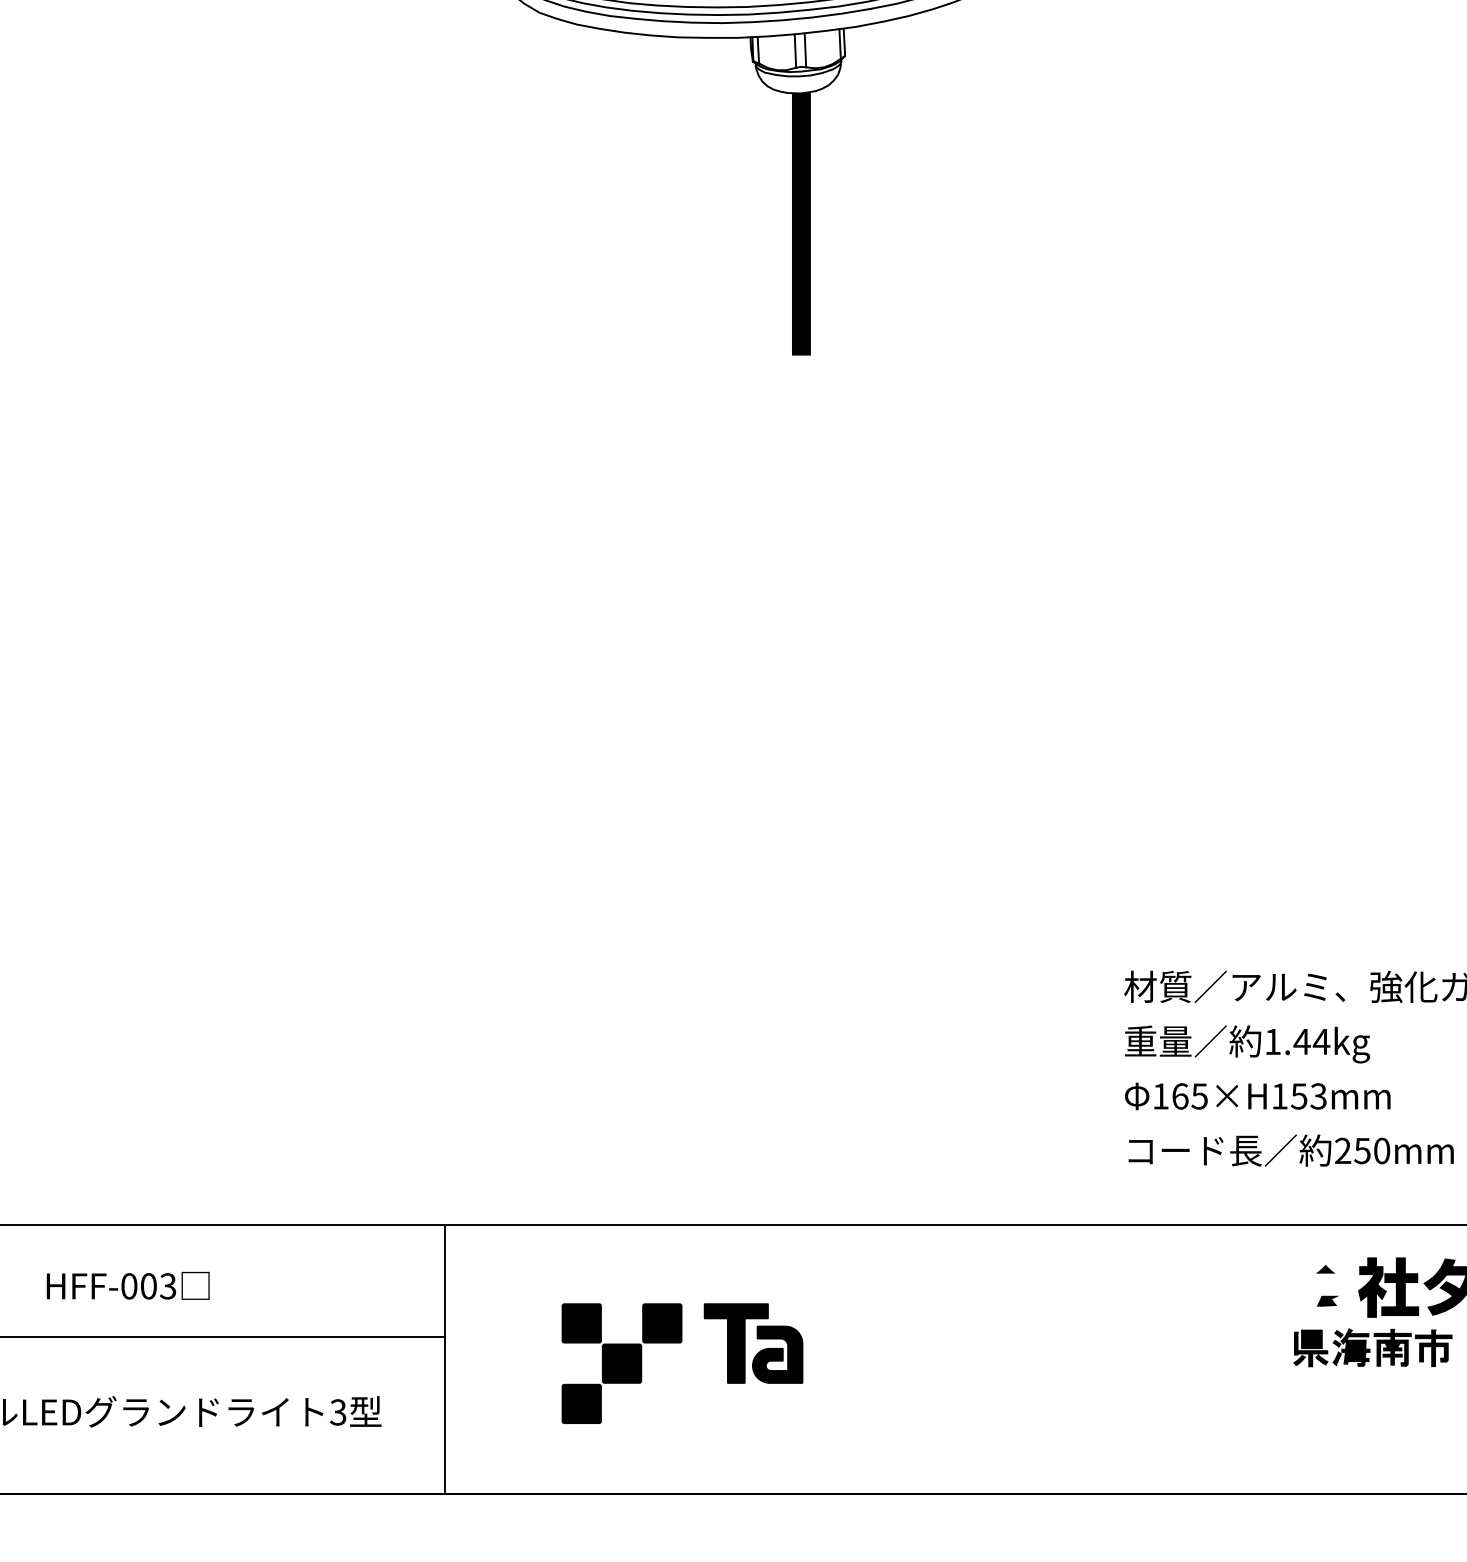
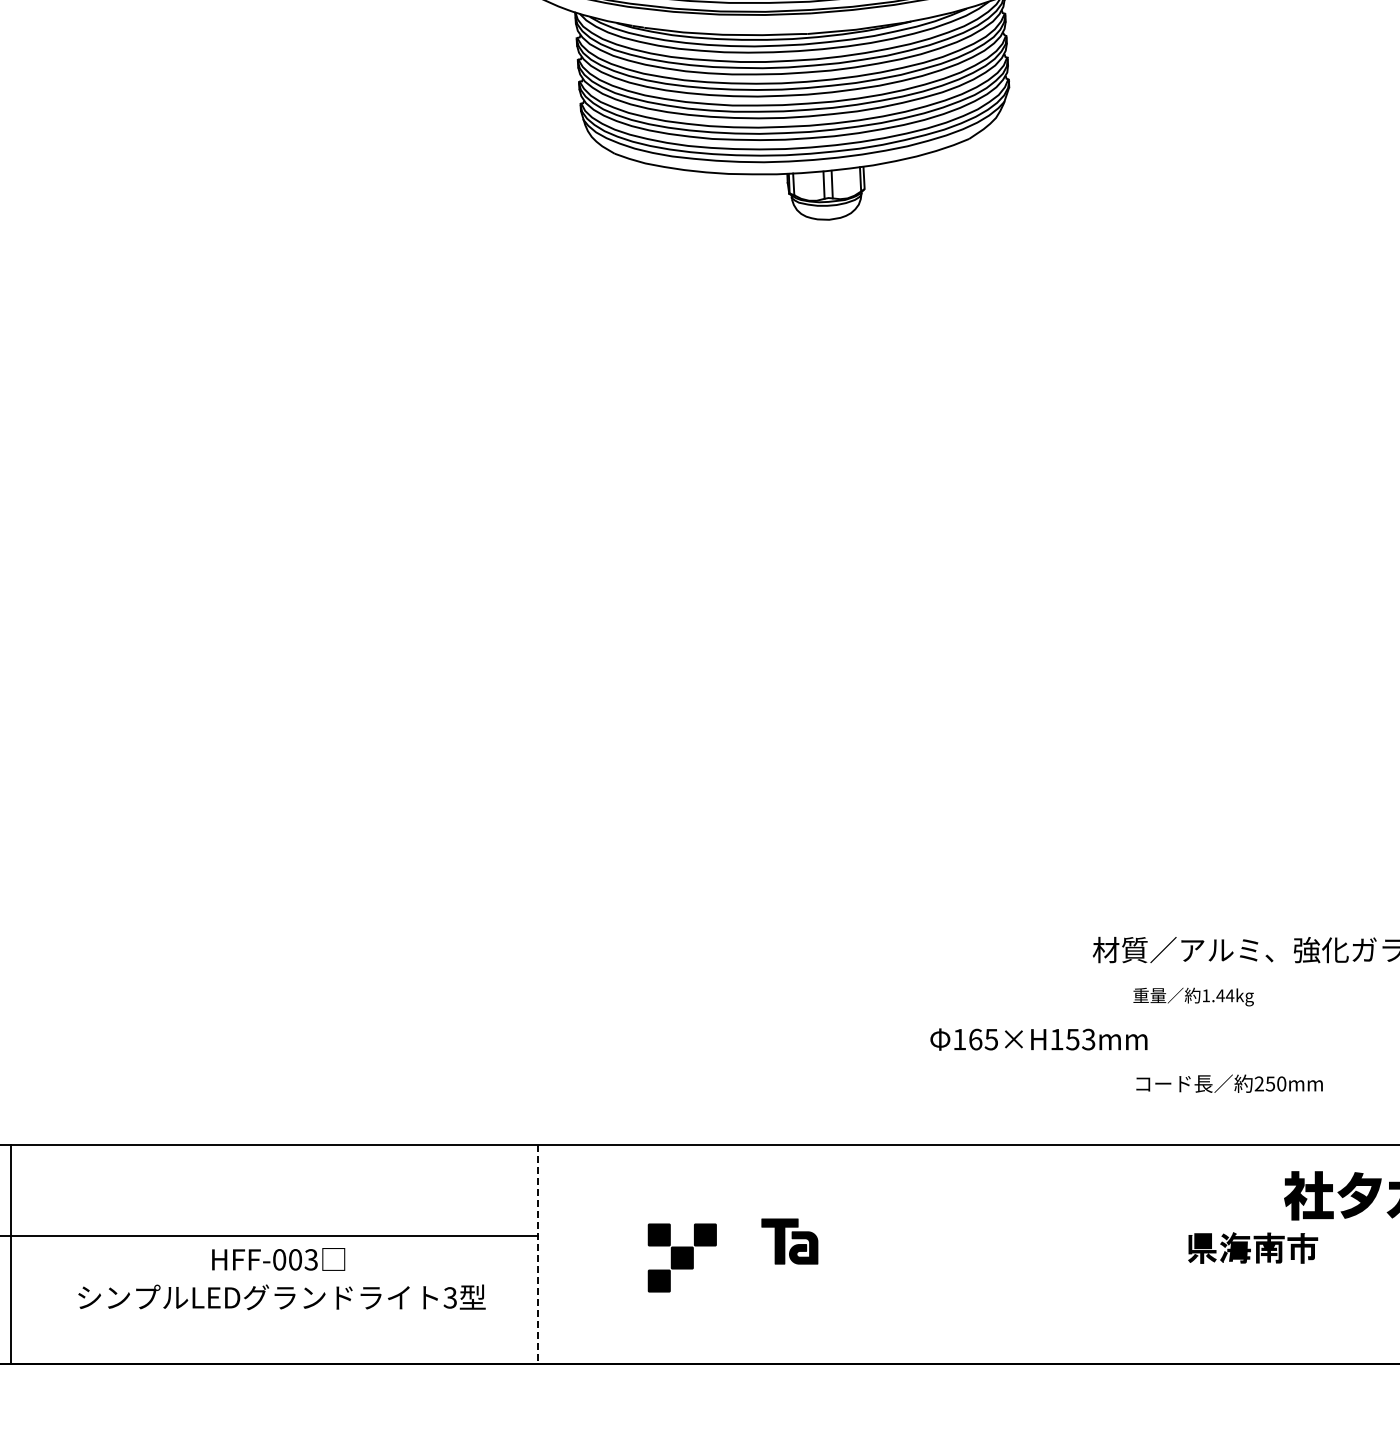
fill: (800, 224) -> (828, 326), removed
part: (1247, 1043) -> (1193, 996), size x0.6
part: (1257, 1096) -> (1038, 1039), moved
part: (1291, 1150) -> (1229, 1083), size x0.7
part: (128, 1285) -> (278, 1259), moved
part: (1326, 1295) -> (1258, 1202), removed
part: (753, 1343) -> (789, 1241), size x0.7
part: (1373, 1347) -> (1253, 1247), moved
line: (444, 1359) -> (537, 1254), solid -> dashed
part: (622, 1363) -> (682, 1257), size x0.7

